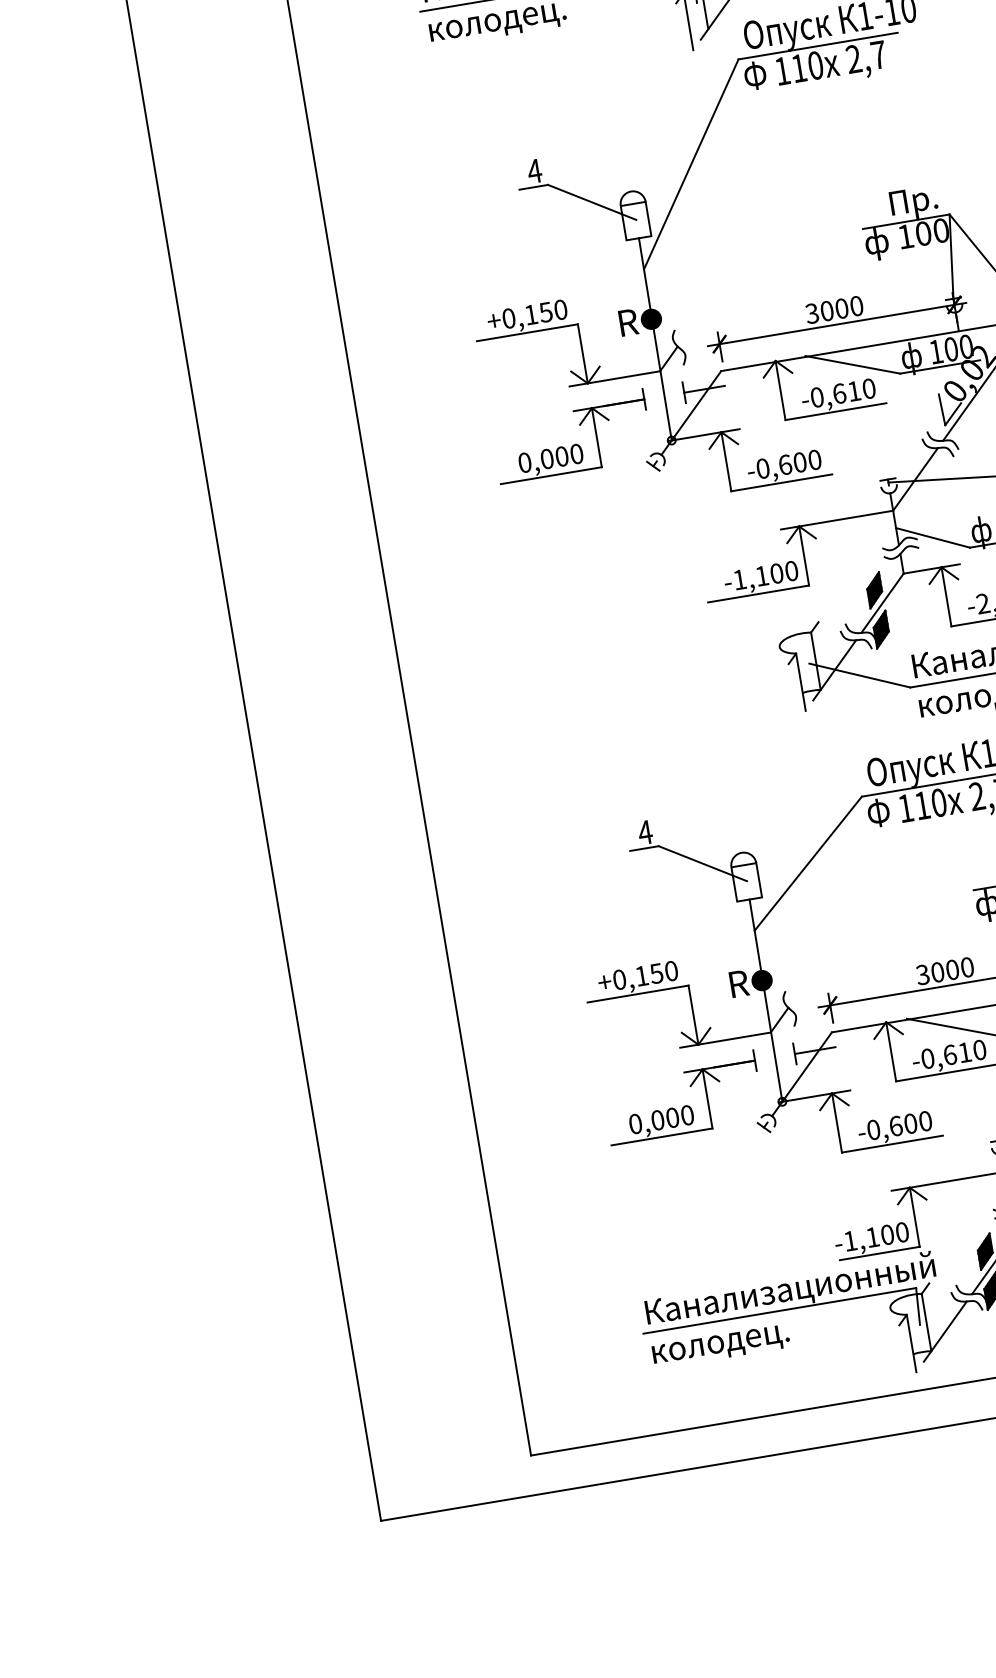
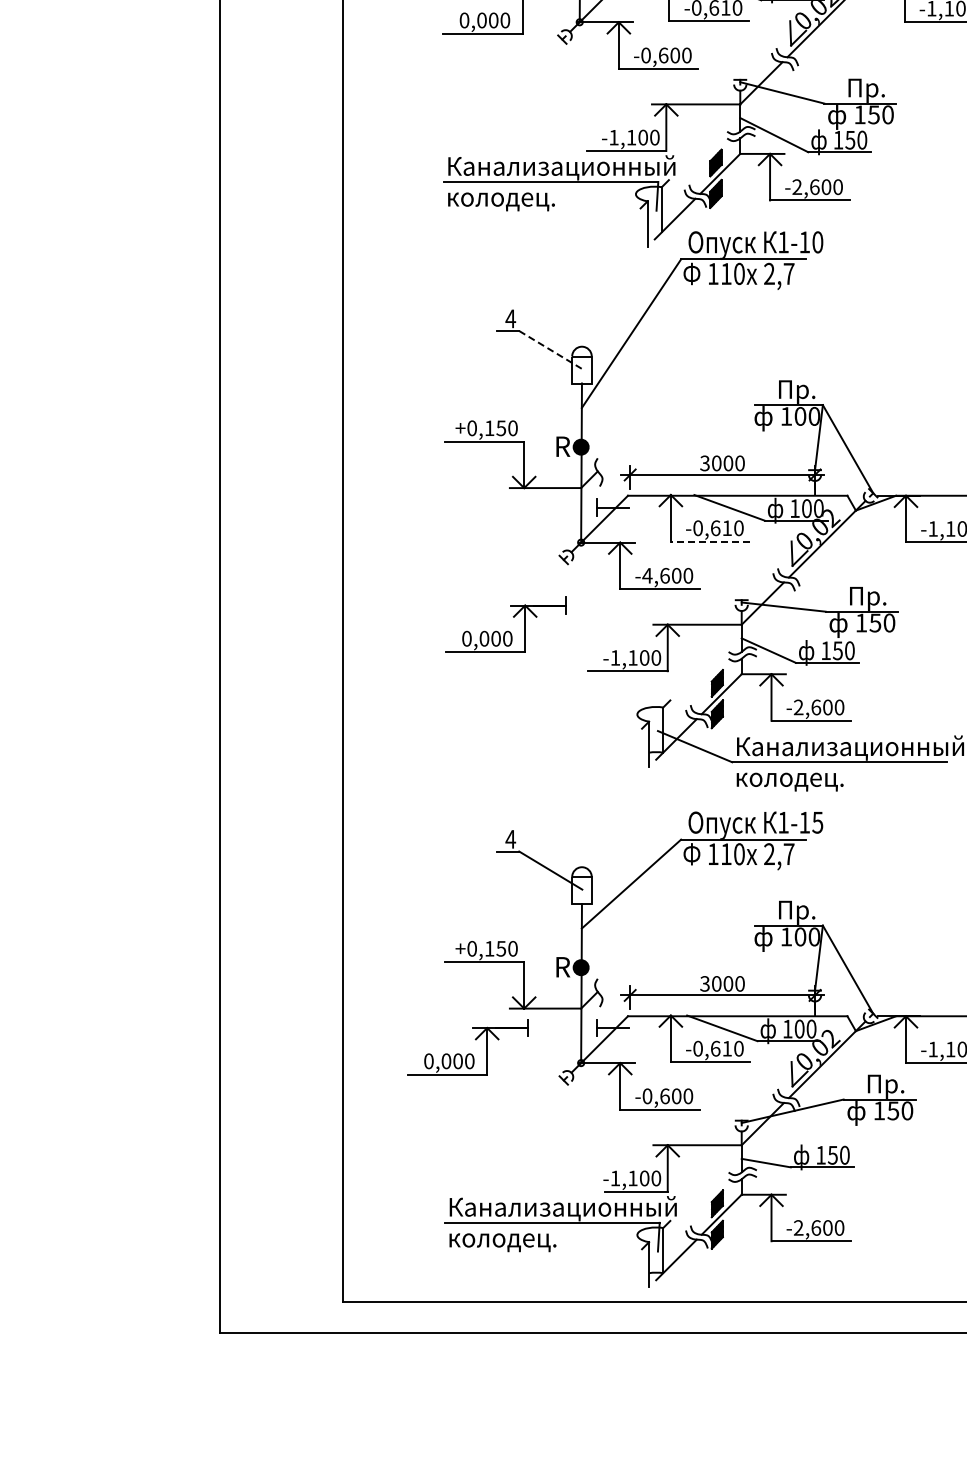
line: (591, 203) -> (550, 350), solid -> dashed
line: (835, 411) -> (710, 541), solid -> dashed
part: (574, 443) -> (507, 630), moved
text: (763, 468) -> (647, 575), -0,600 -> -4,600
part: (684, 1105) -> (468, 1053), moved

